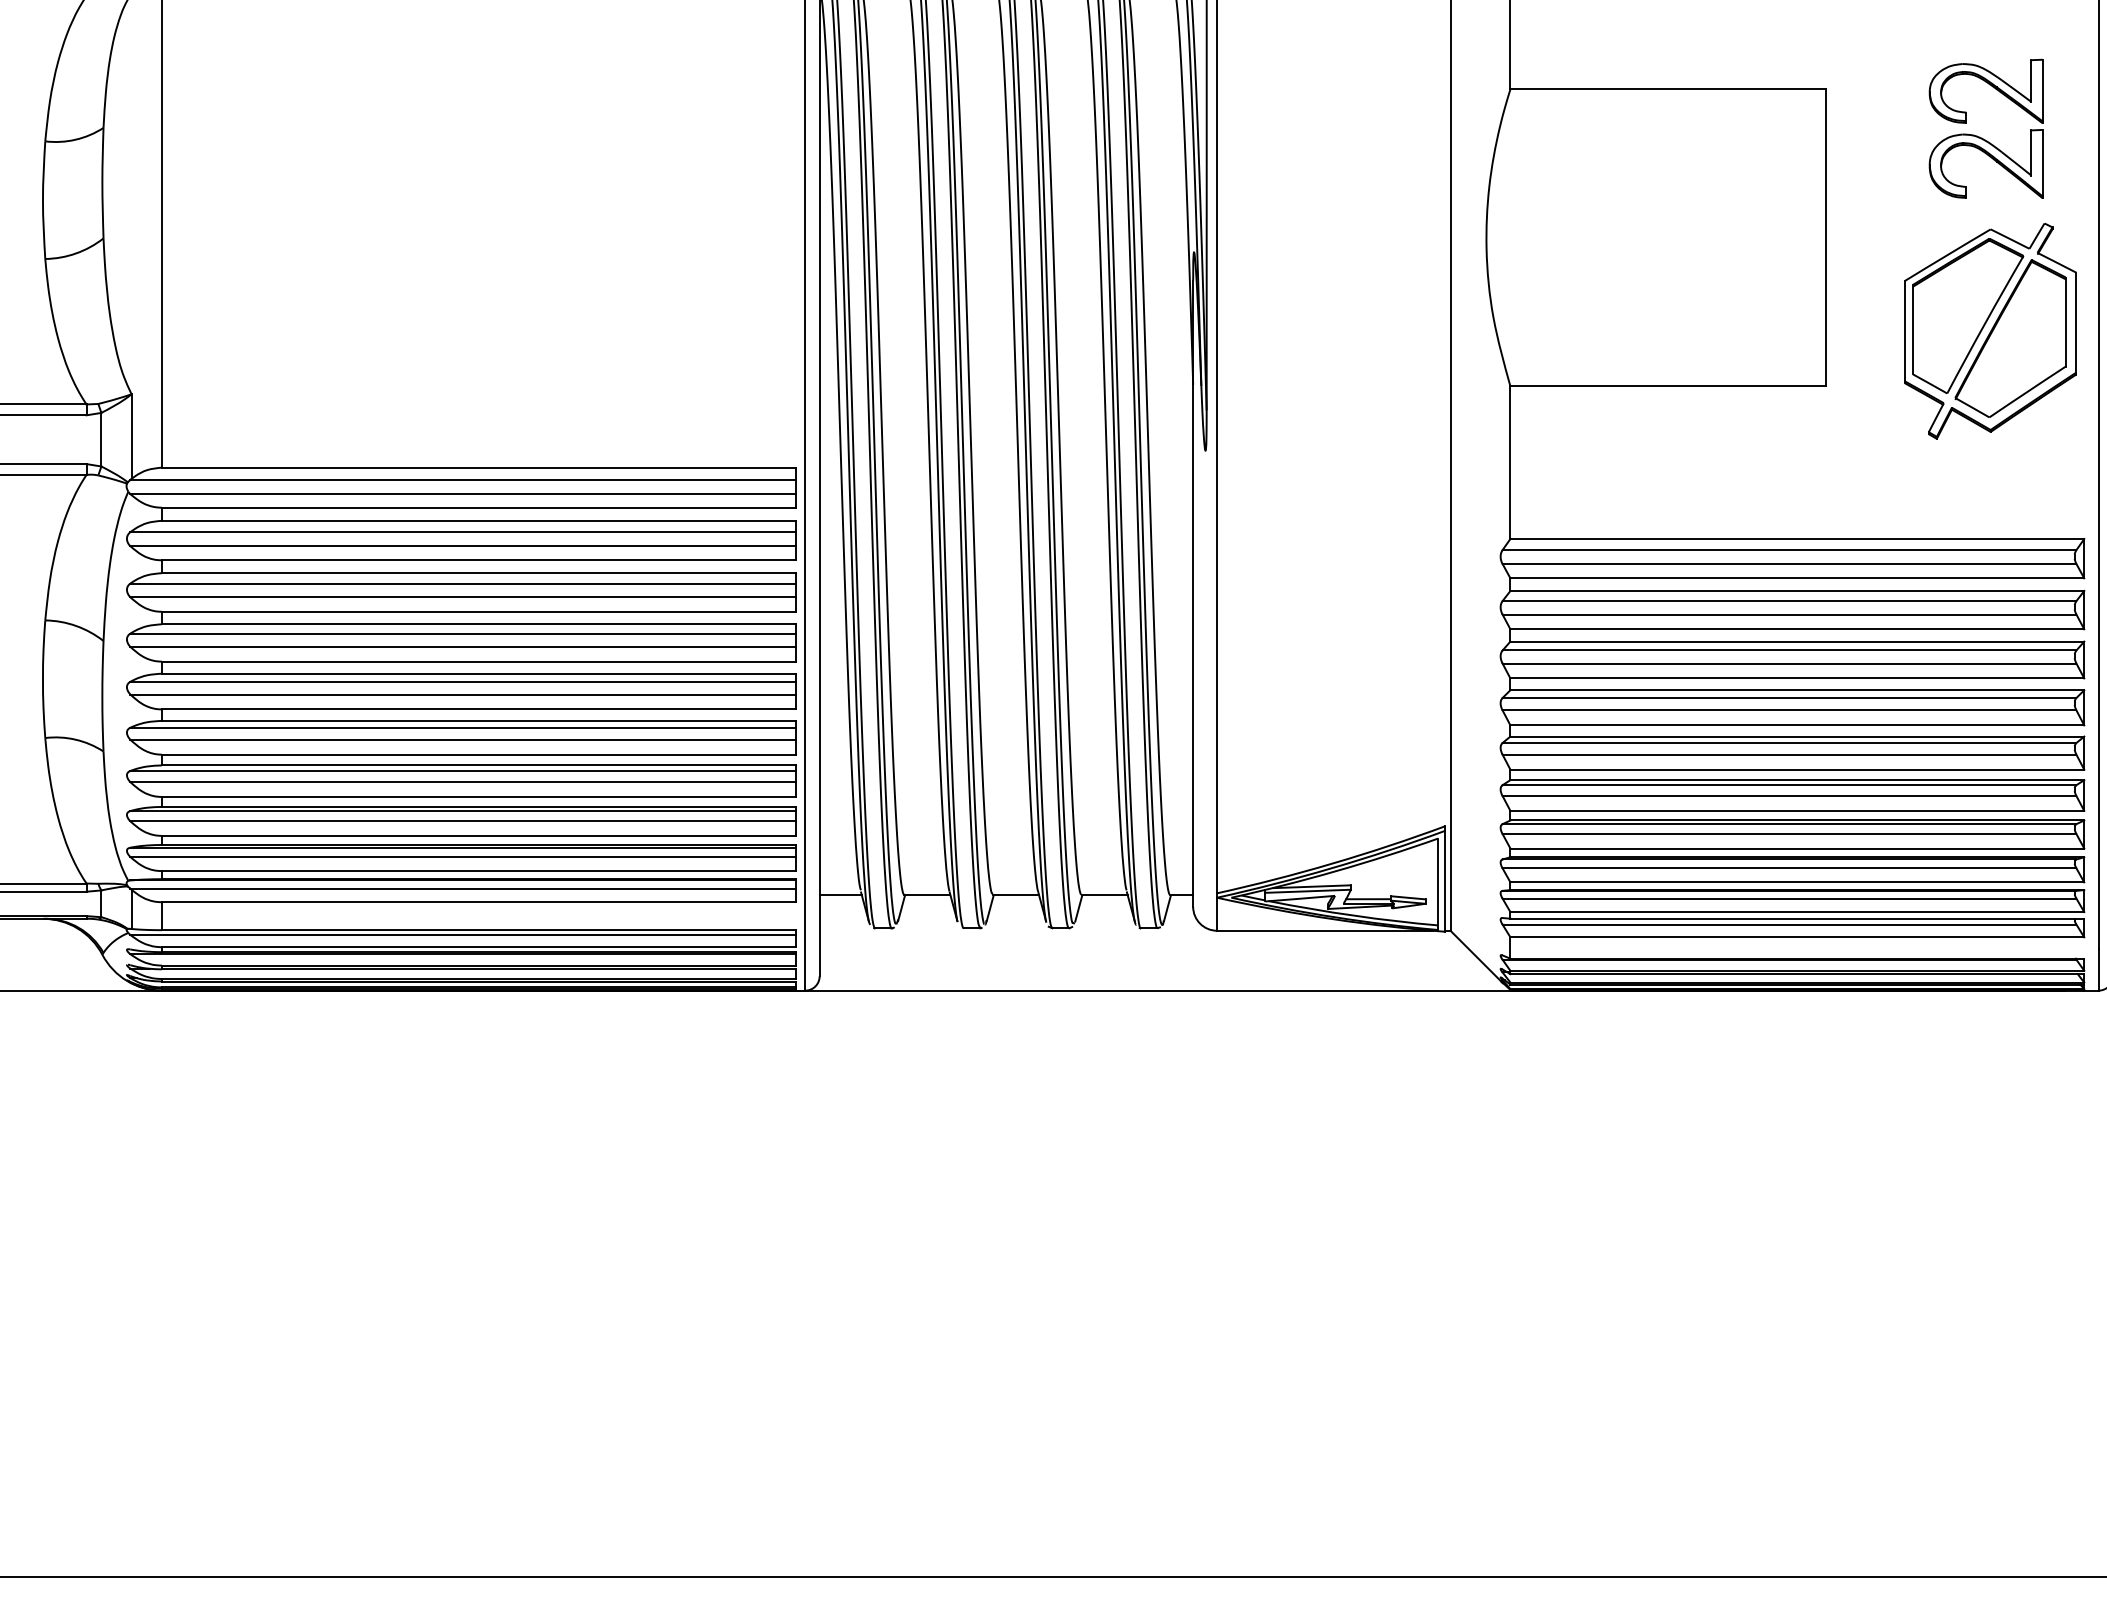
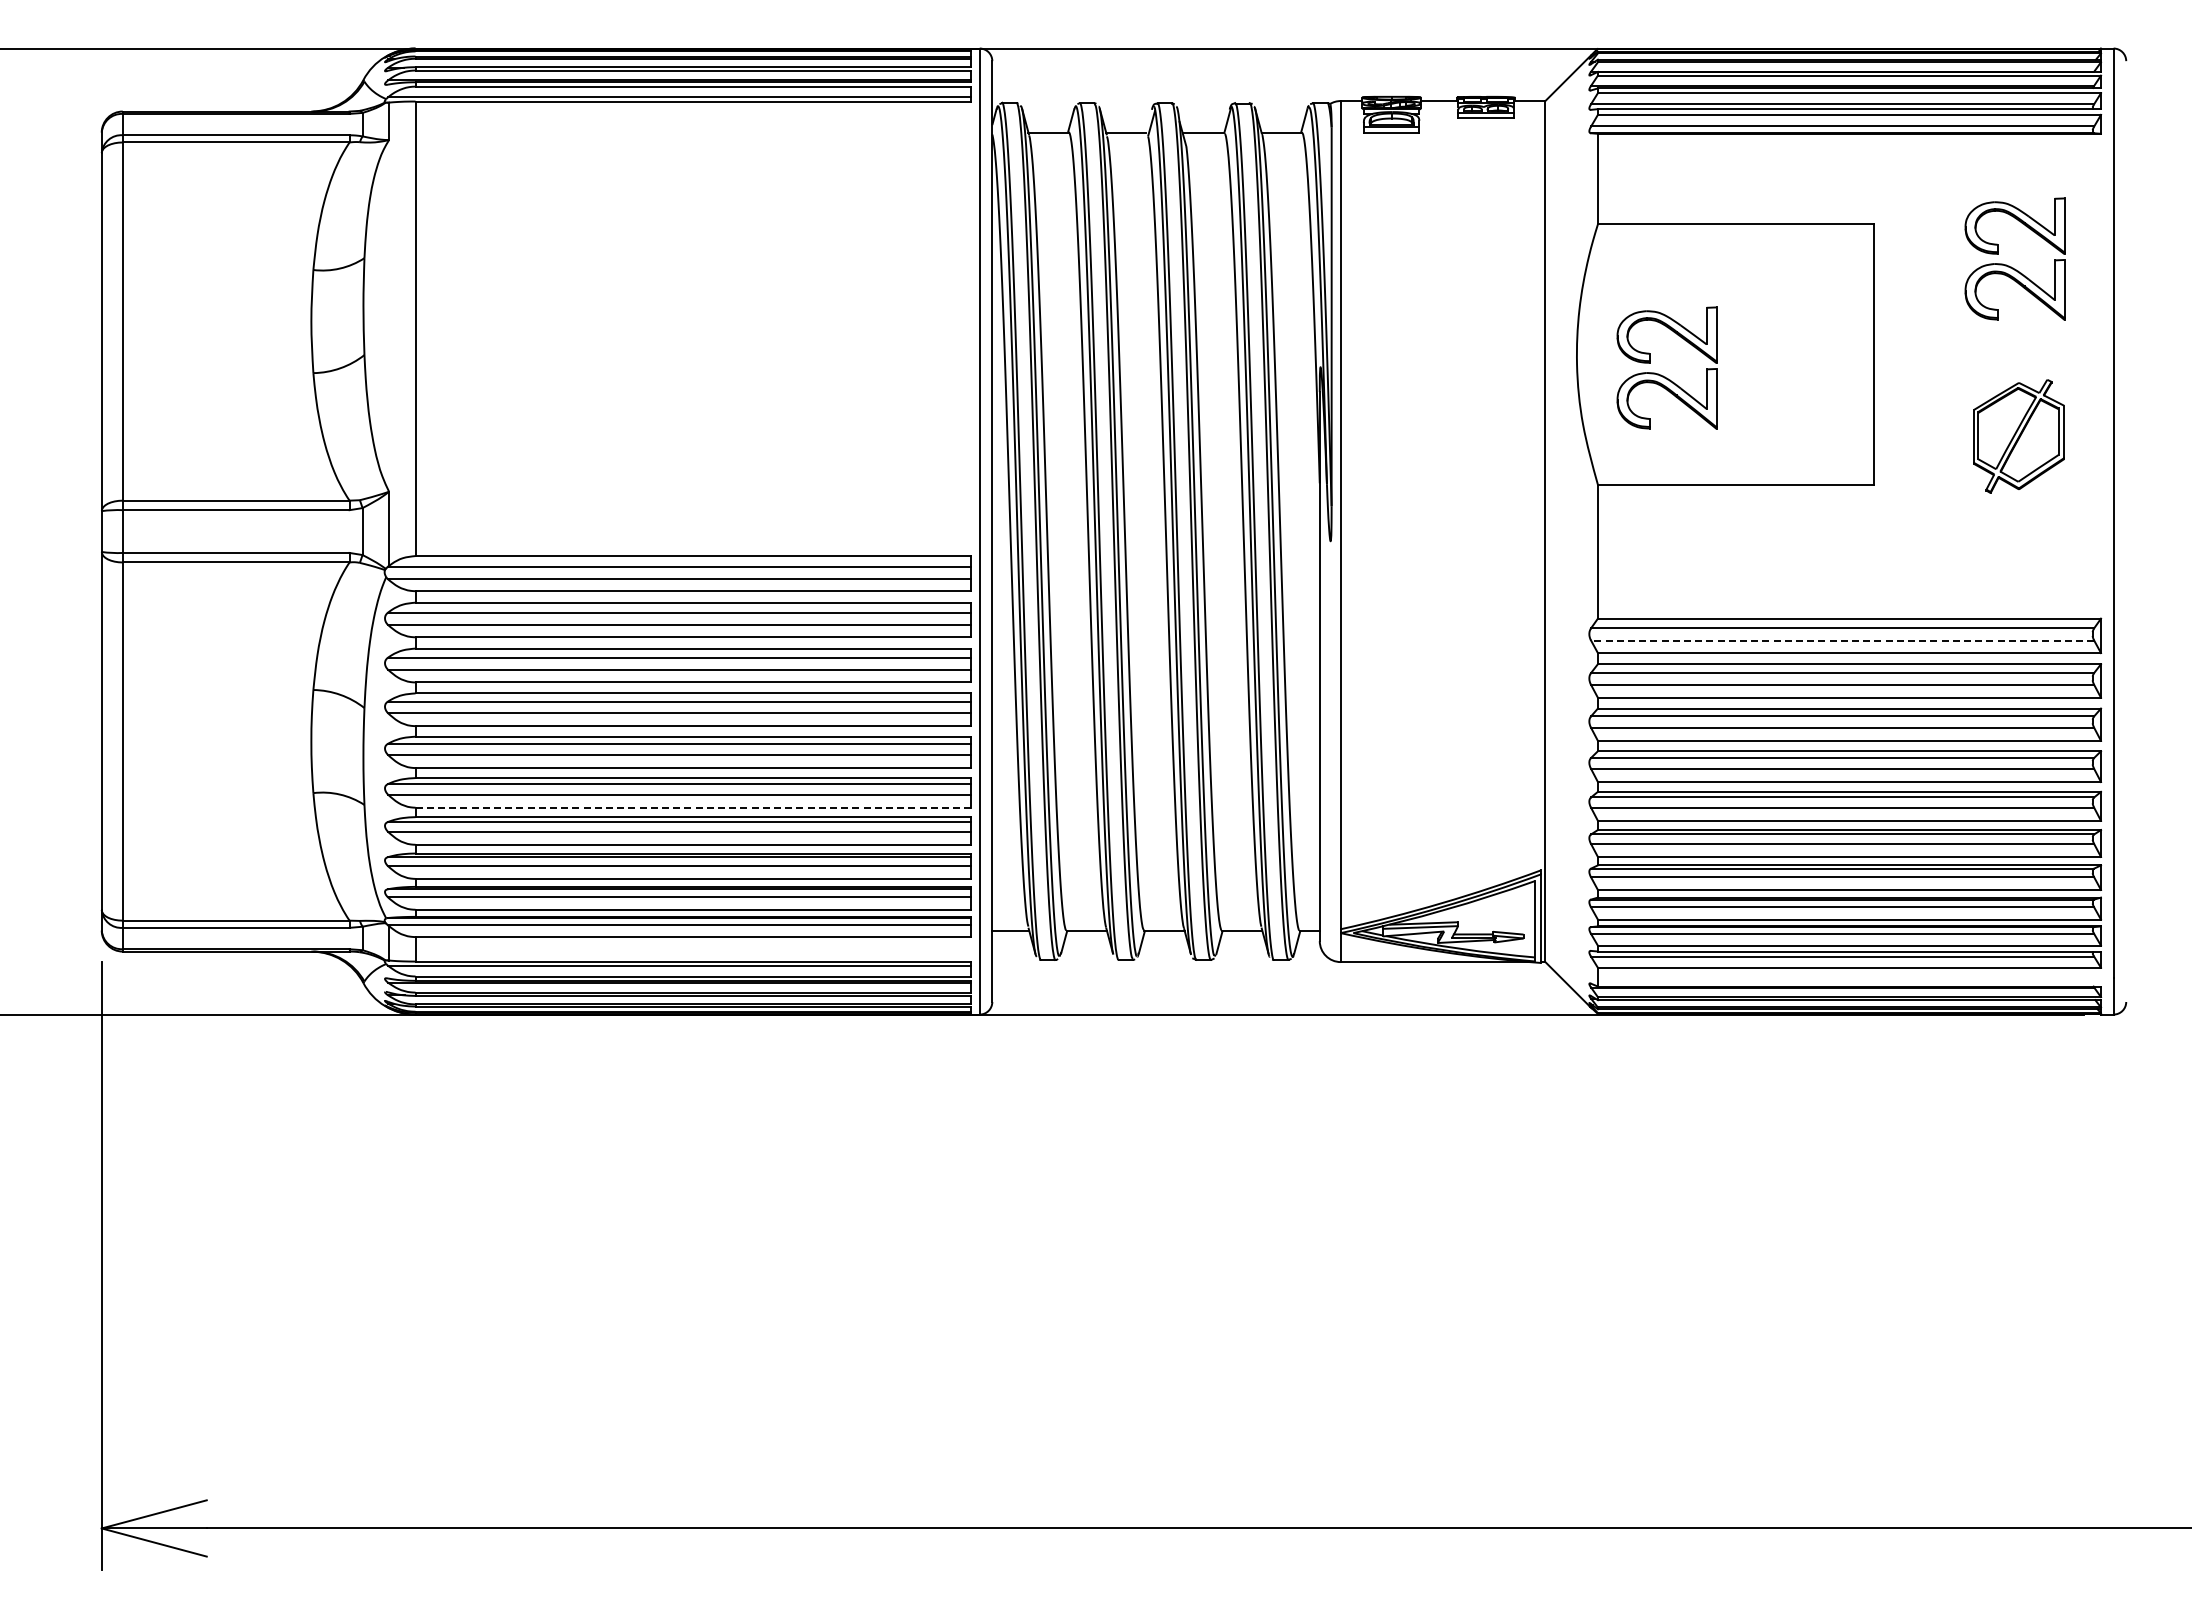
part: (1585, 261) -> (1663, 375), added
part: (1990, 331) -> (2018, 436), size x0.6
line: (1789, 563) -> (1842, 640), solid -> dashed
line: (478, 754) -> (693, 807), solid -> dashed

